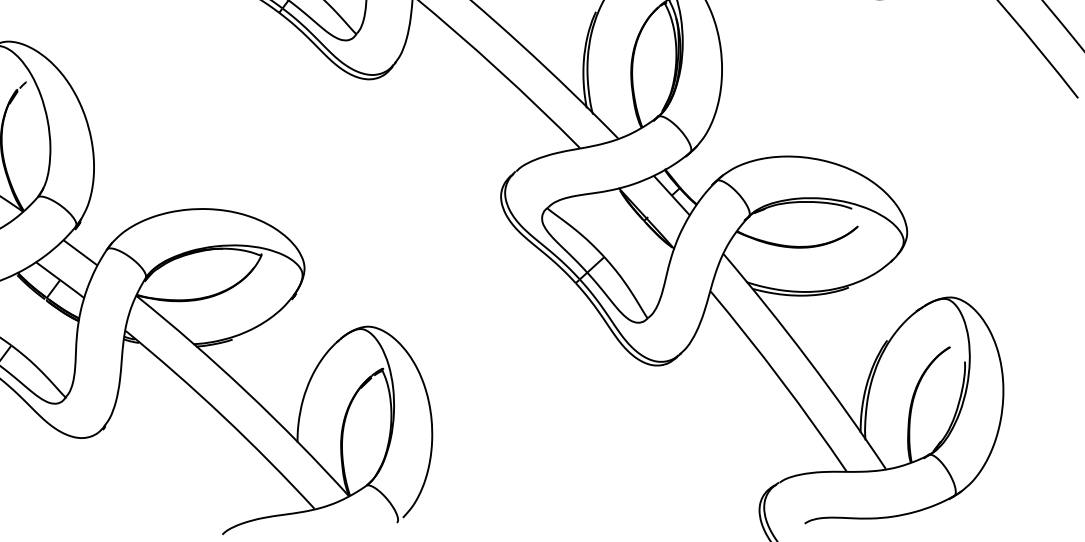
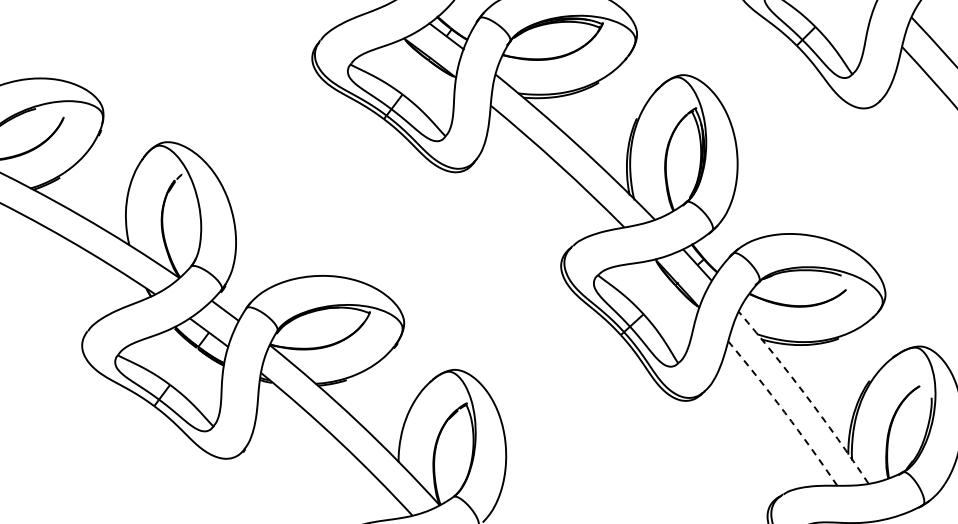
arc: (808, 358) -> (806, 395), solid -> dashed
arc: (780, 380) -> (784, 412), solid -> dashed

